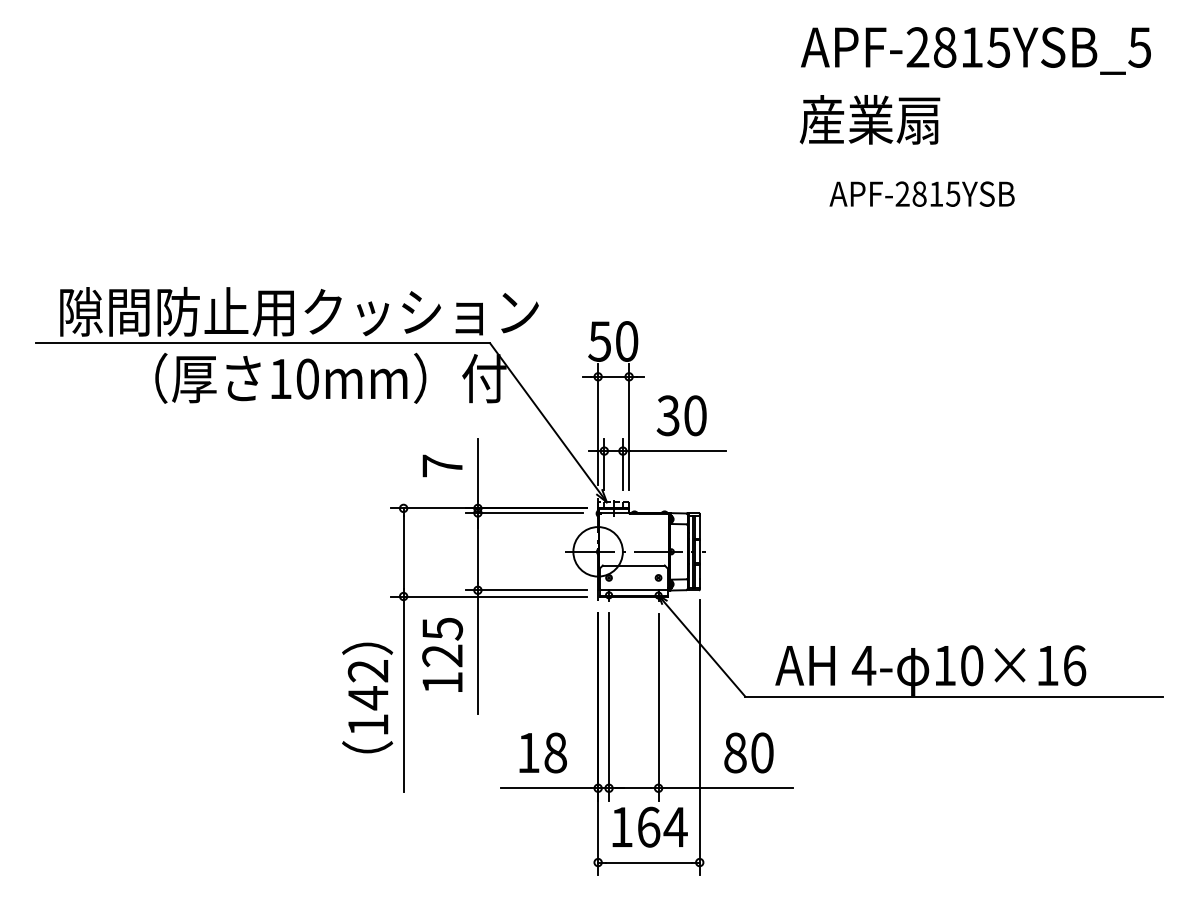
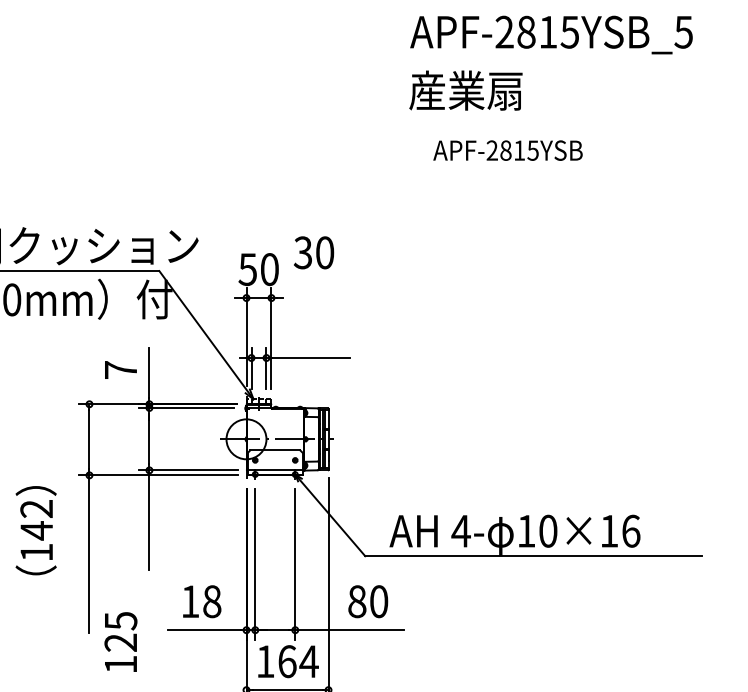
text: (681, 415) -> (313, 252), moved
text: (442, 654) -> (120, 641), moved
text: (367, 697) -> (36, 530), moved

